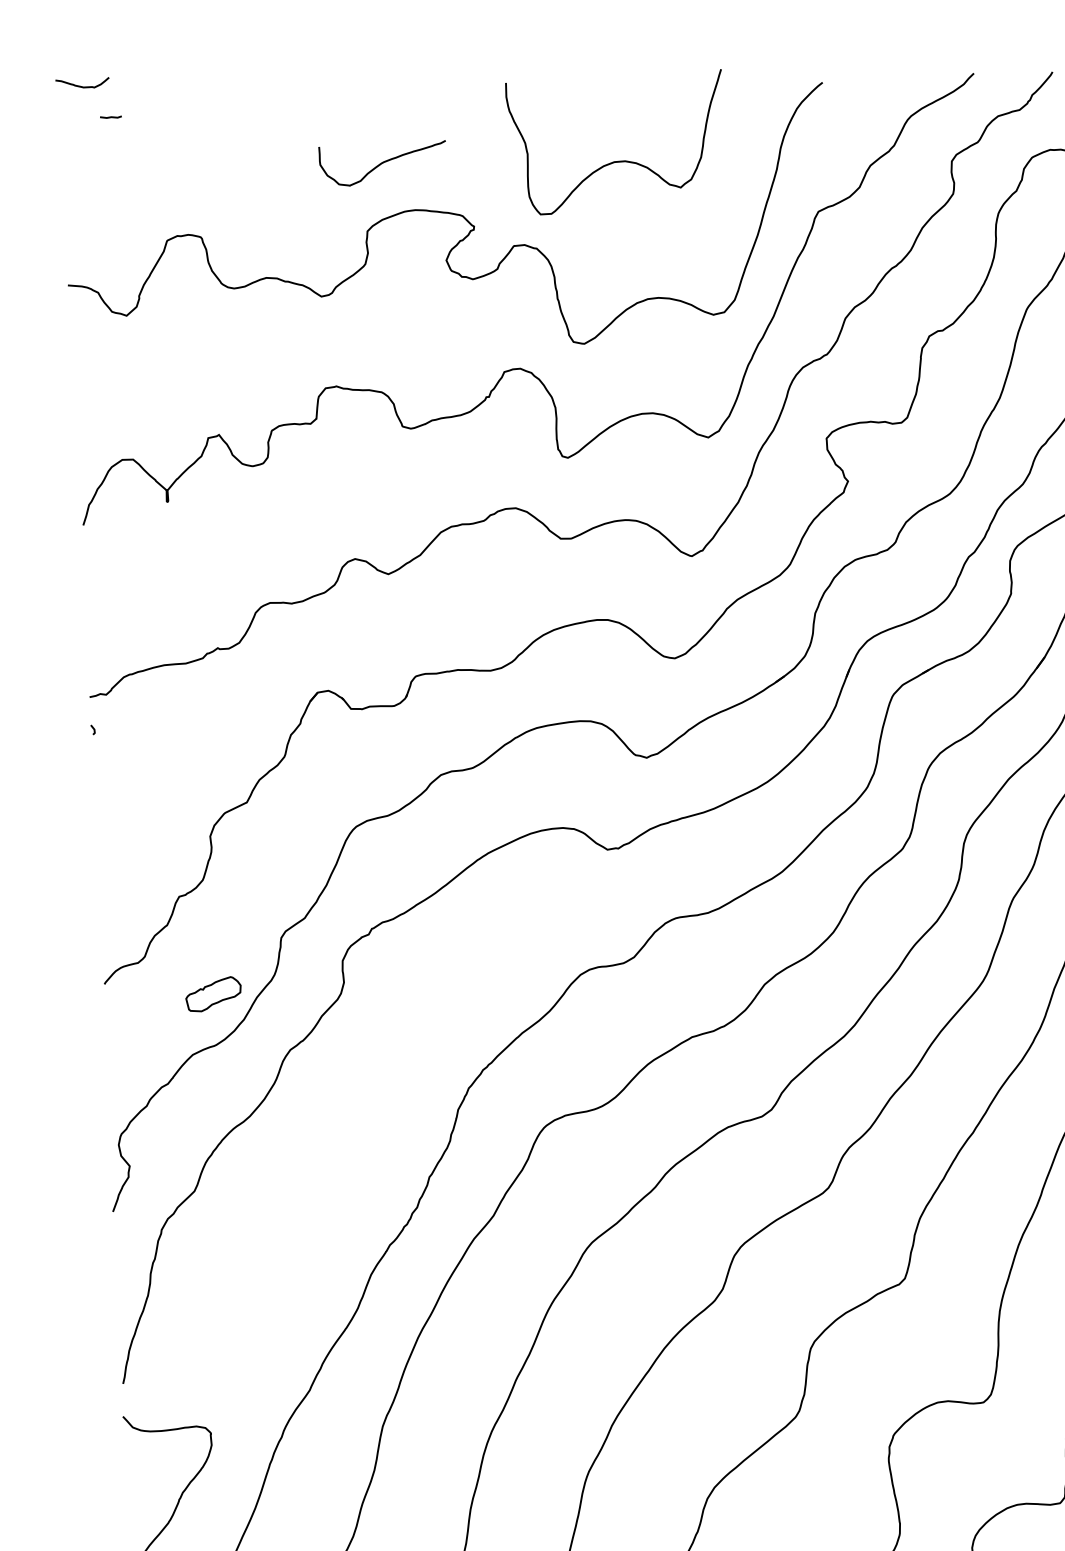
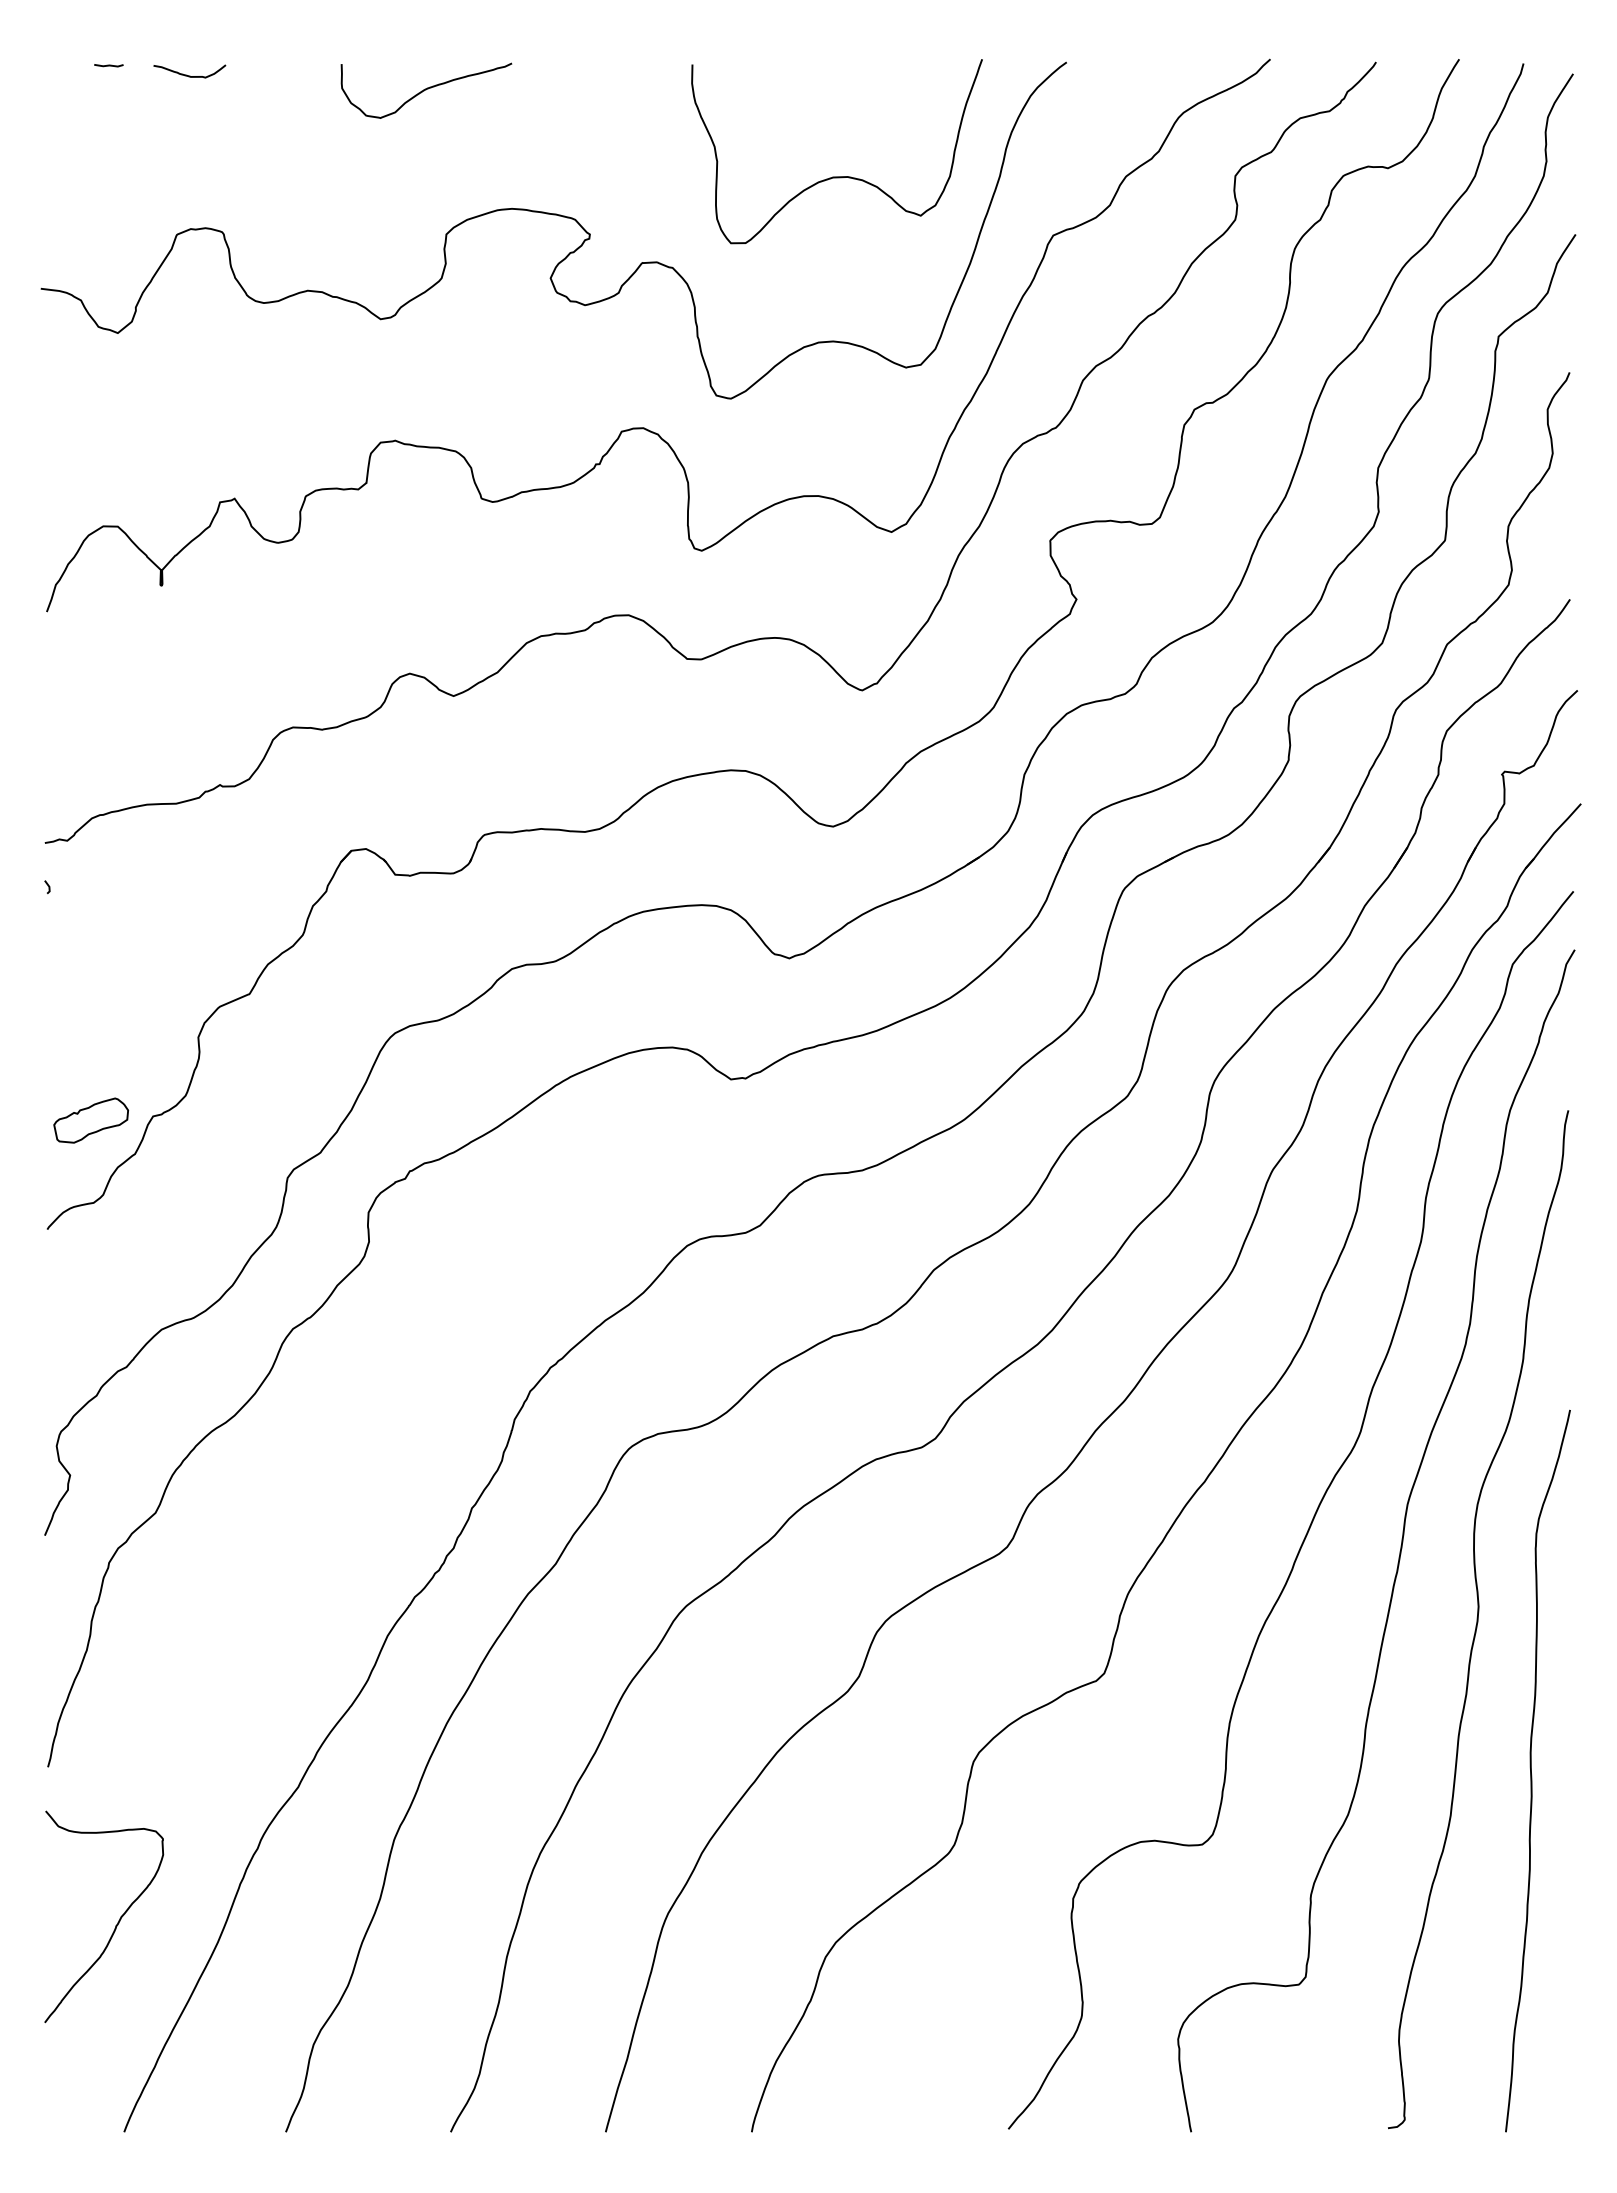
curve: (82, 86) -> (189, 75), moved
curve: (616, 161) -> (836, 176), moved
curve: (383, 163) -> (426, 90), moved
part: (213, 994) -> (90, 1120), moved

